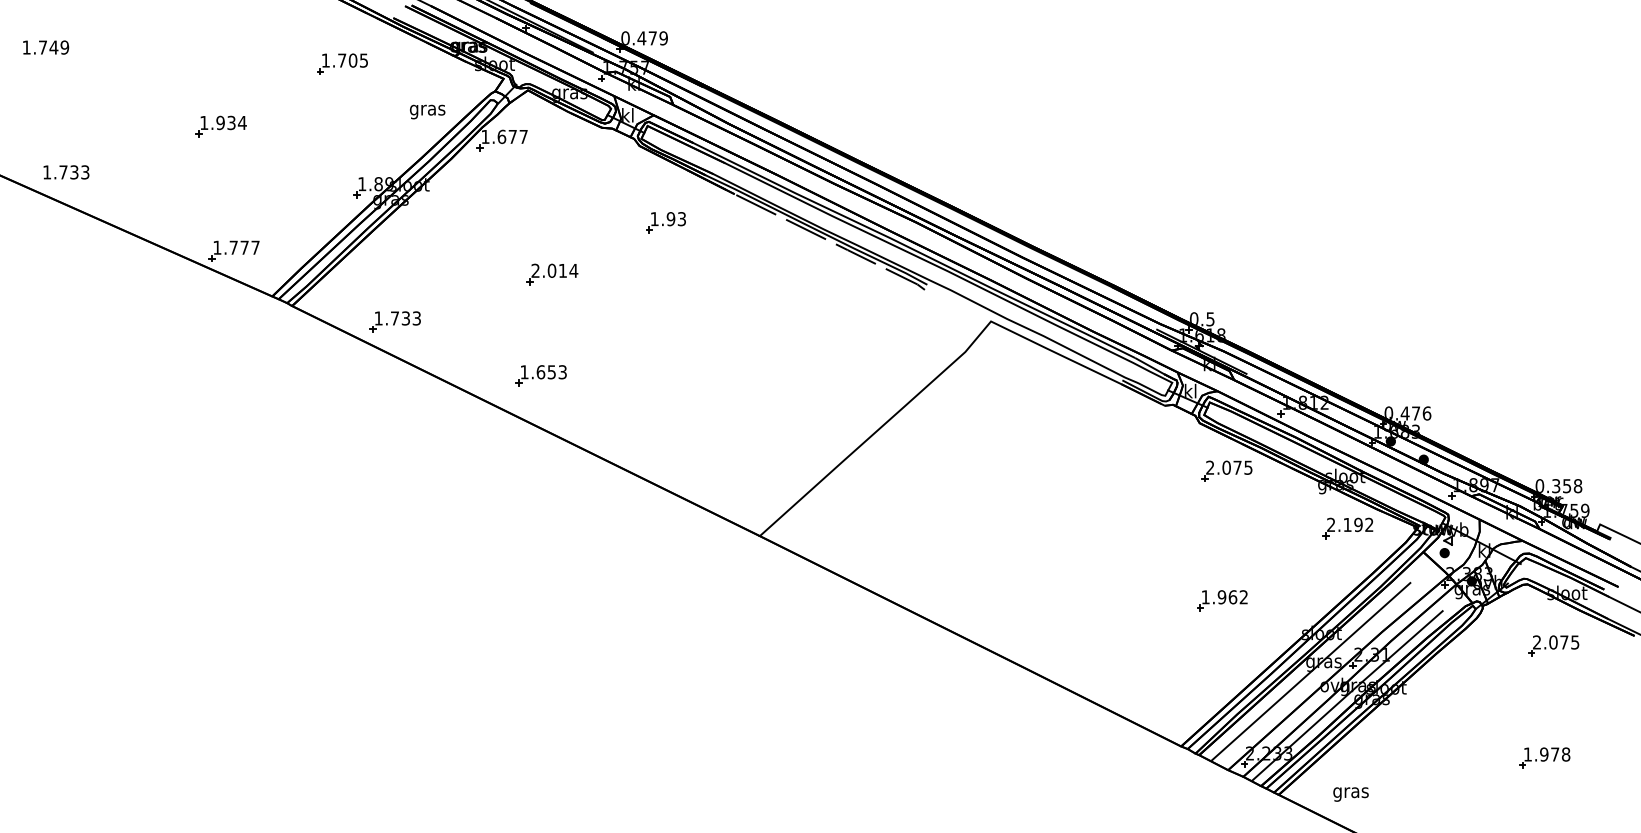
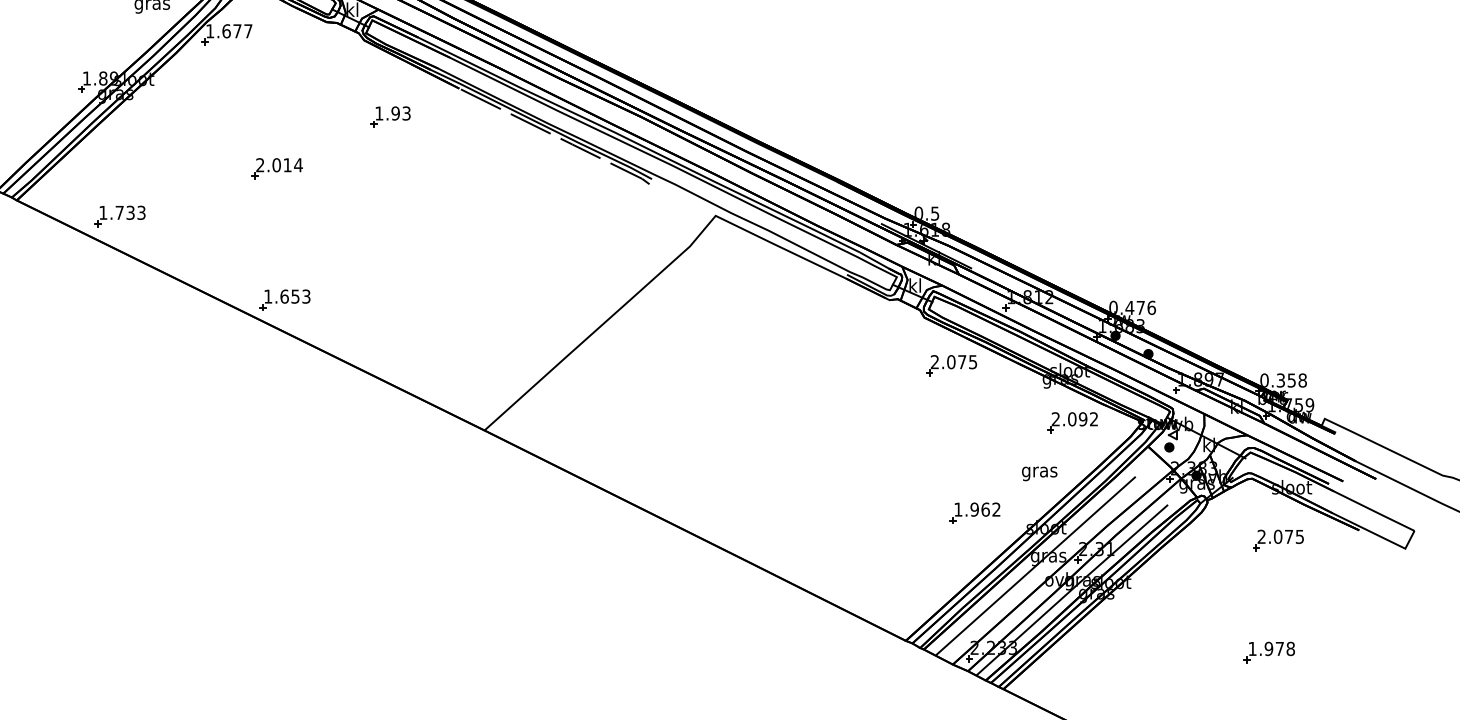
part: (540, 375) -> (284, 299), moved
text: (1347, 524) -> (1072, 418), 2.192 -> 2.092
part: (1222, 600) -> (975, 512), moved
text: (1350, 794) -> (1039, 473), moved

